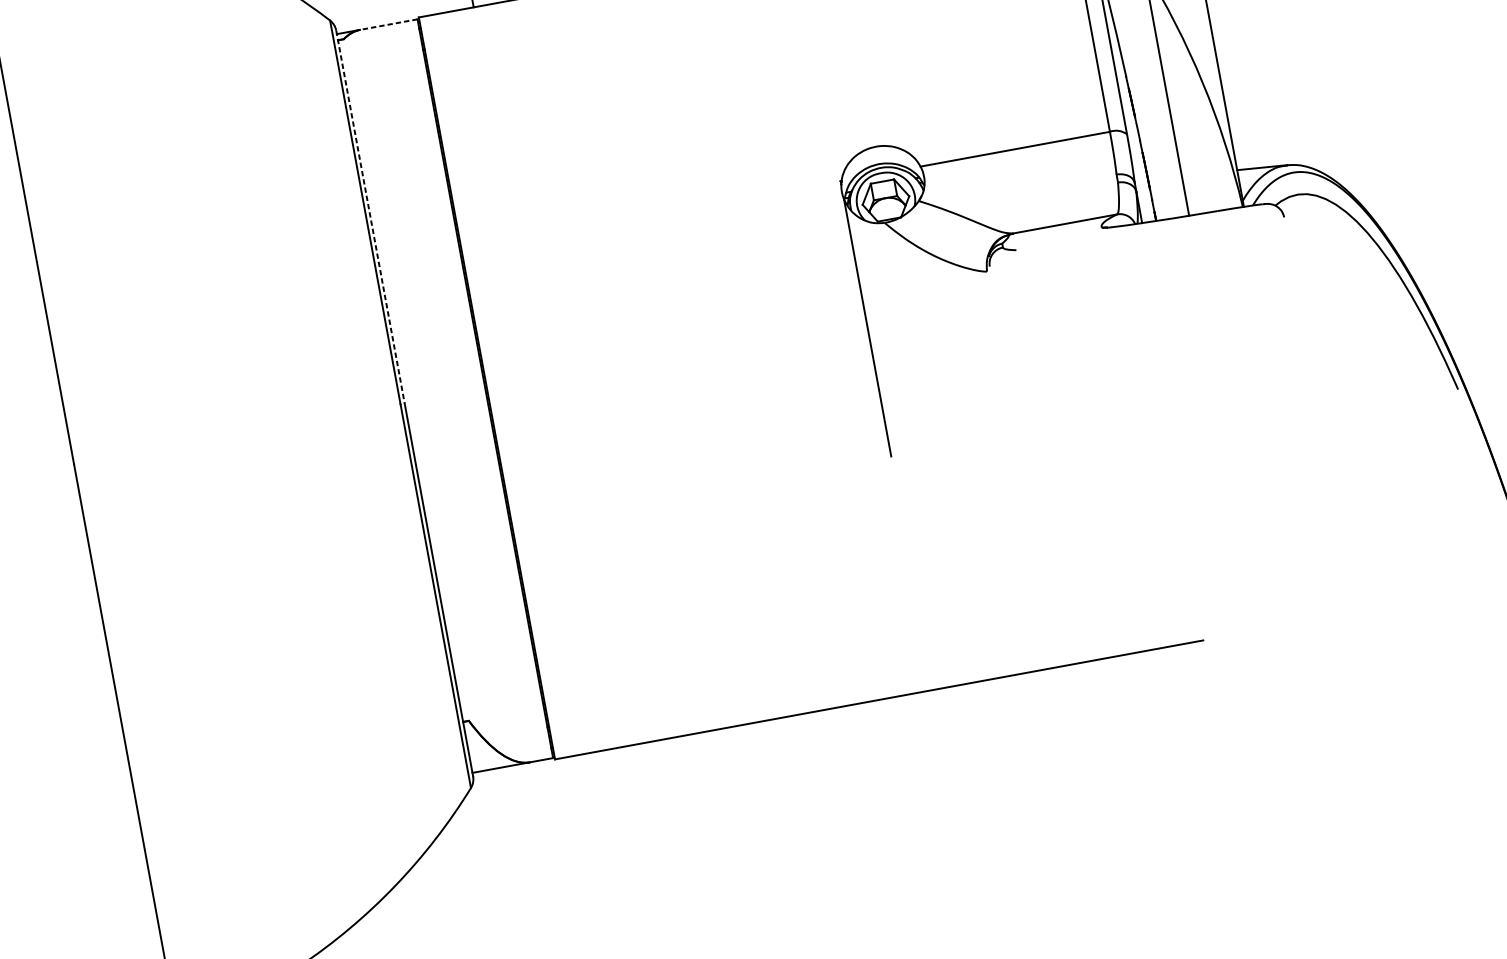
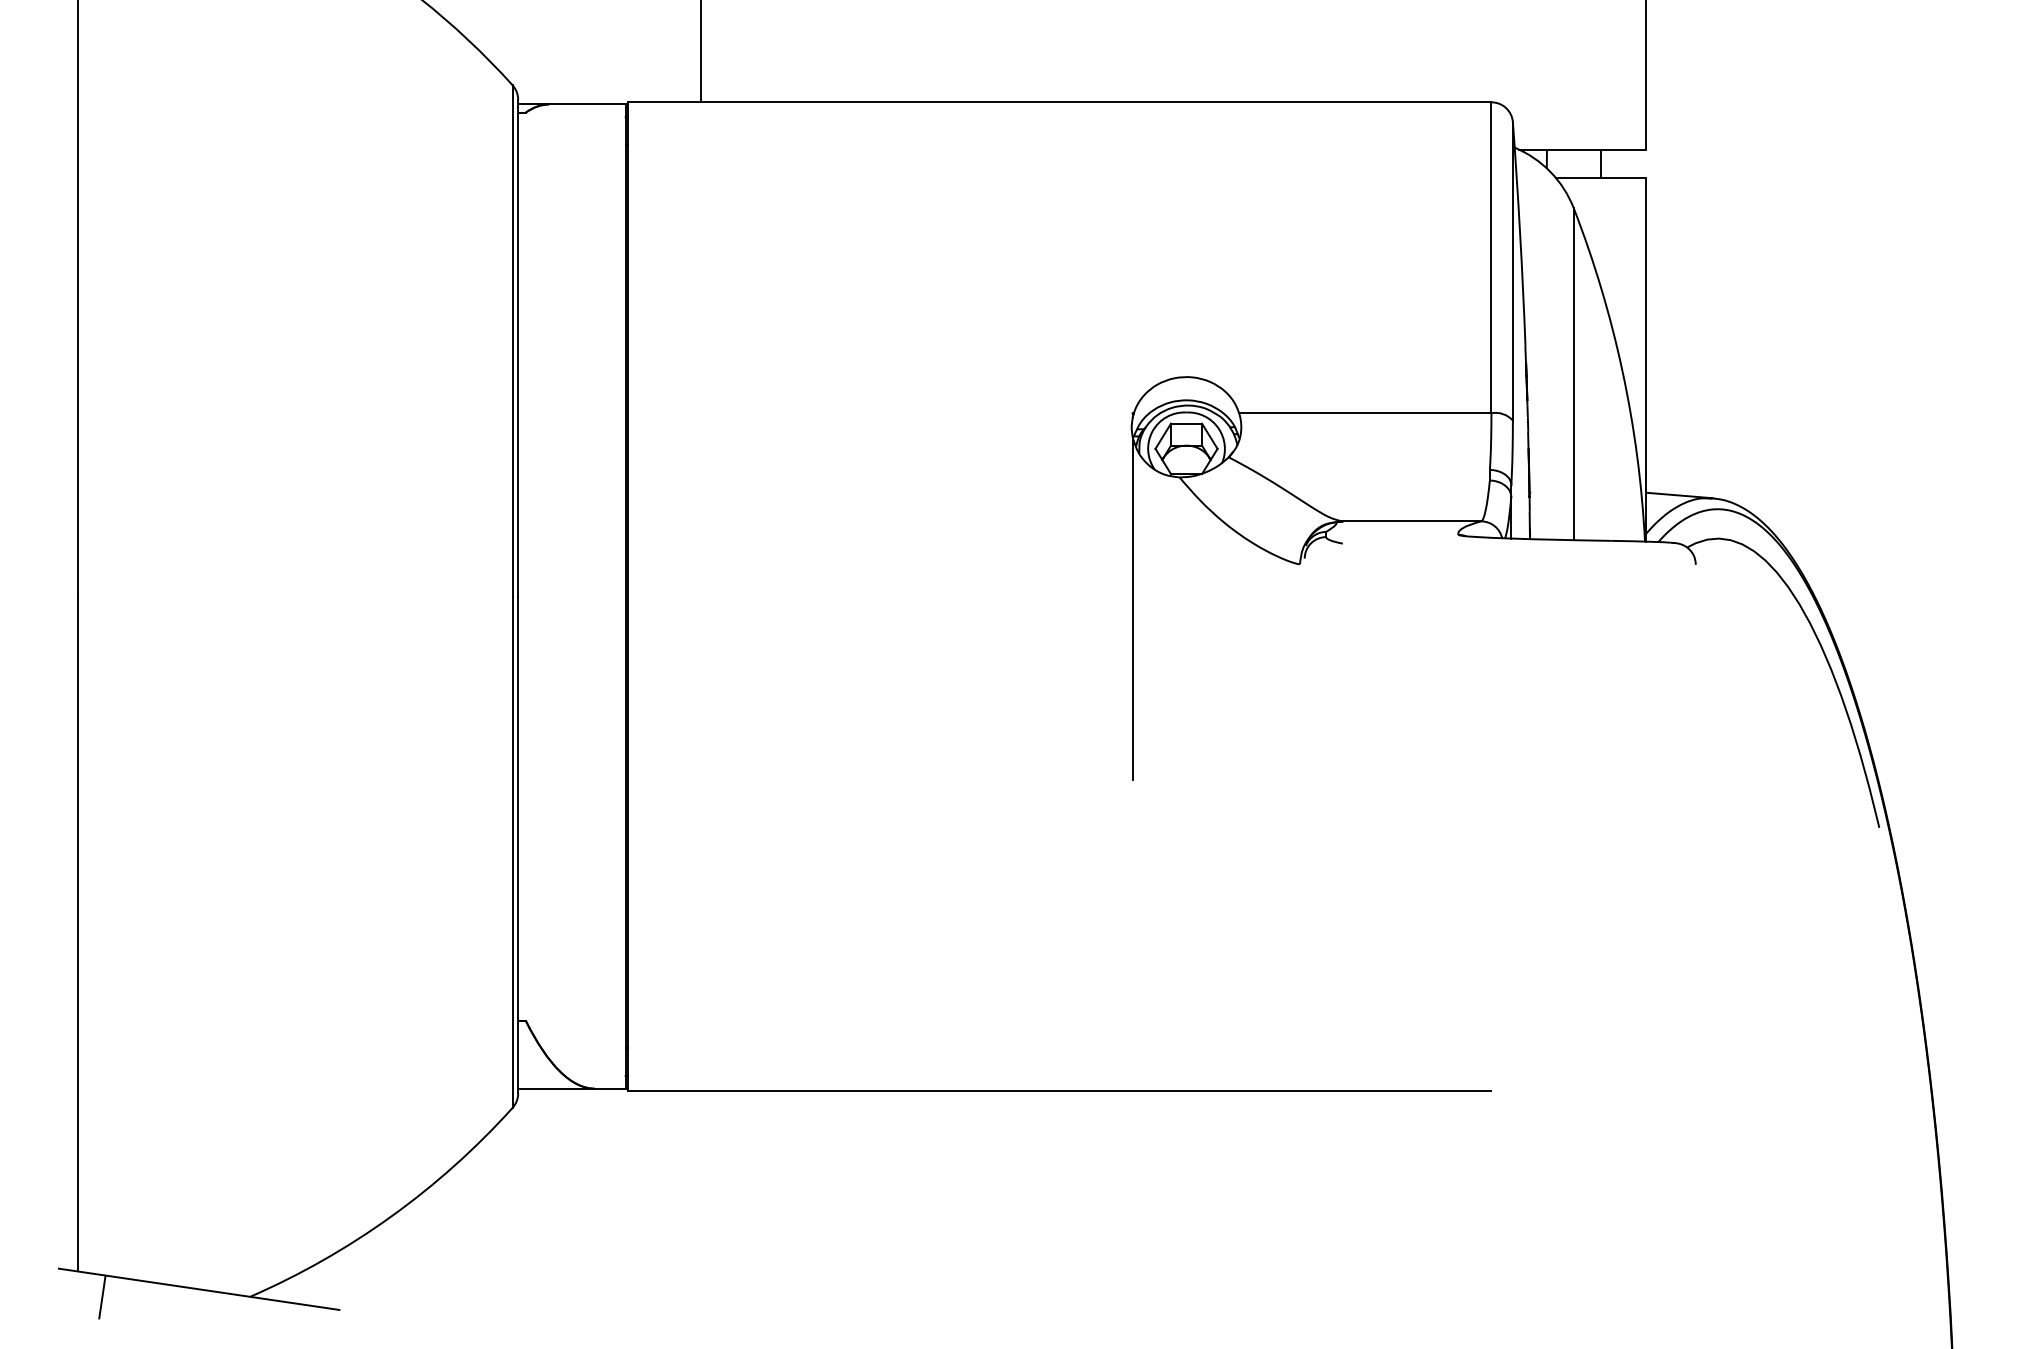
line: (388, 24) -> (586, 104), dashed -> solid
line: (370, 217) -> (518, 348), dashed -> solid

